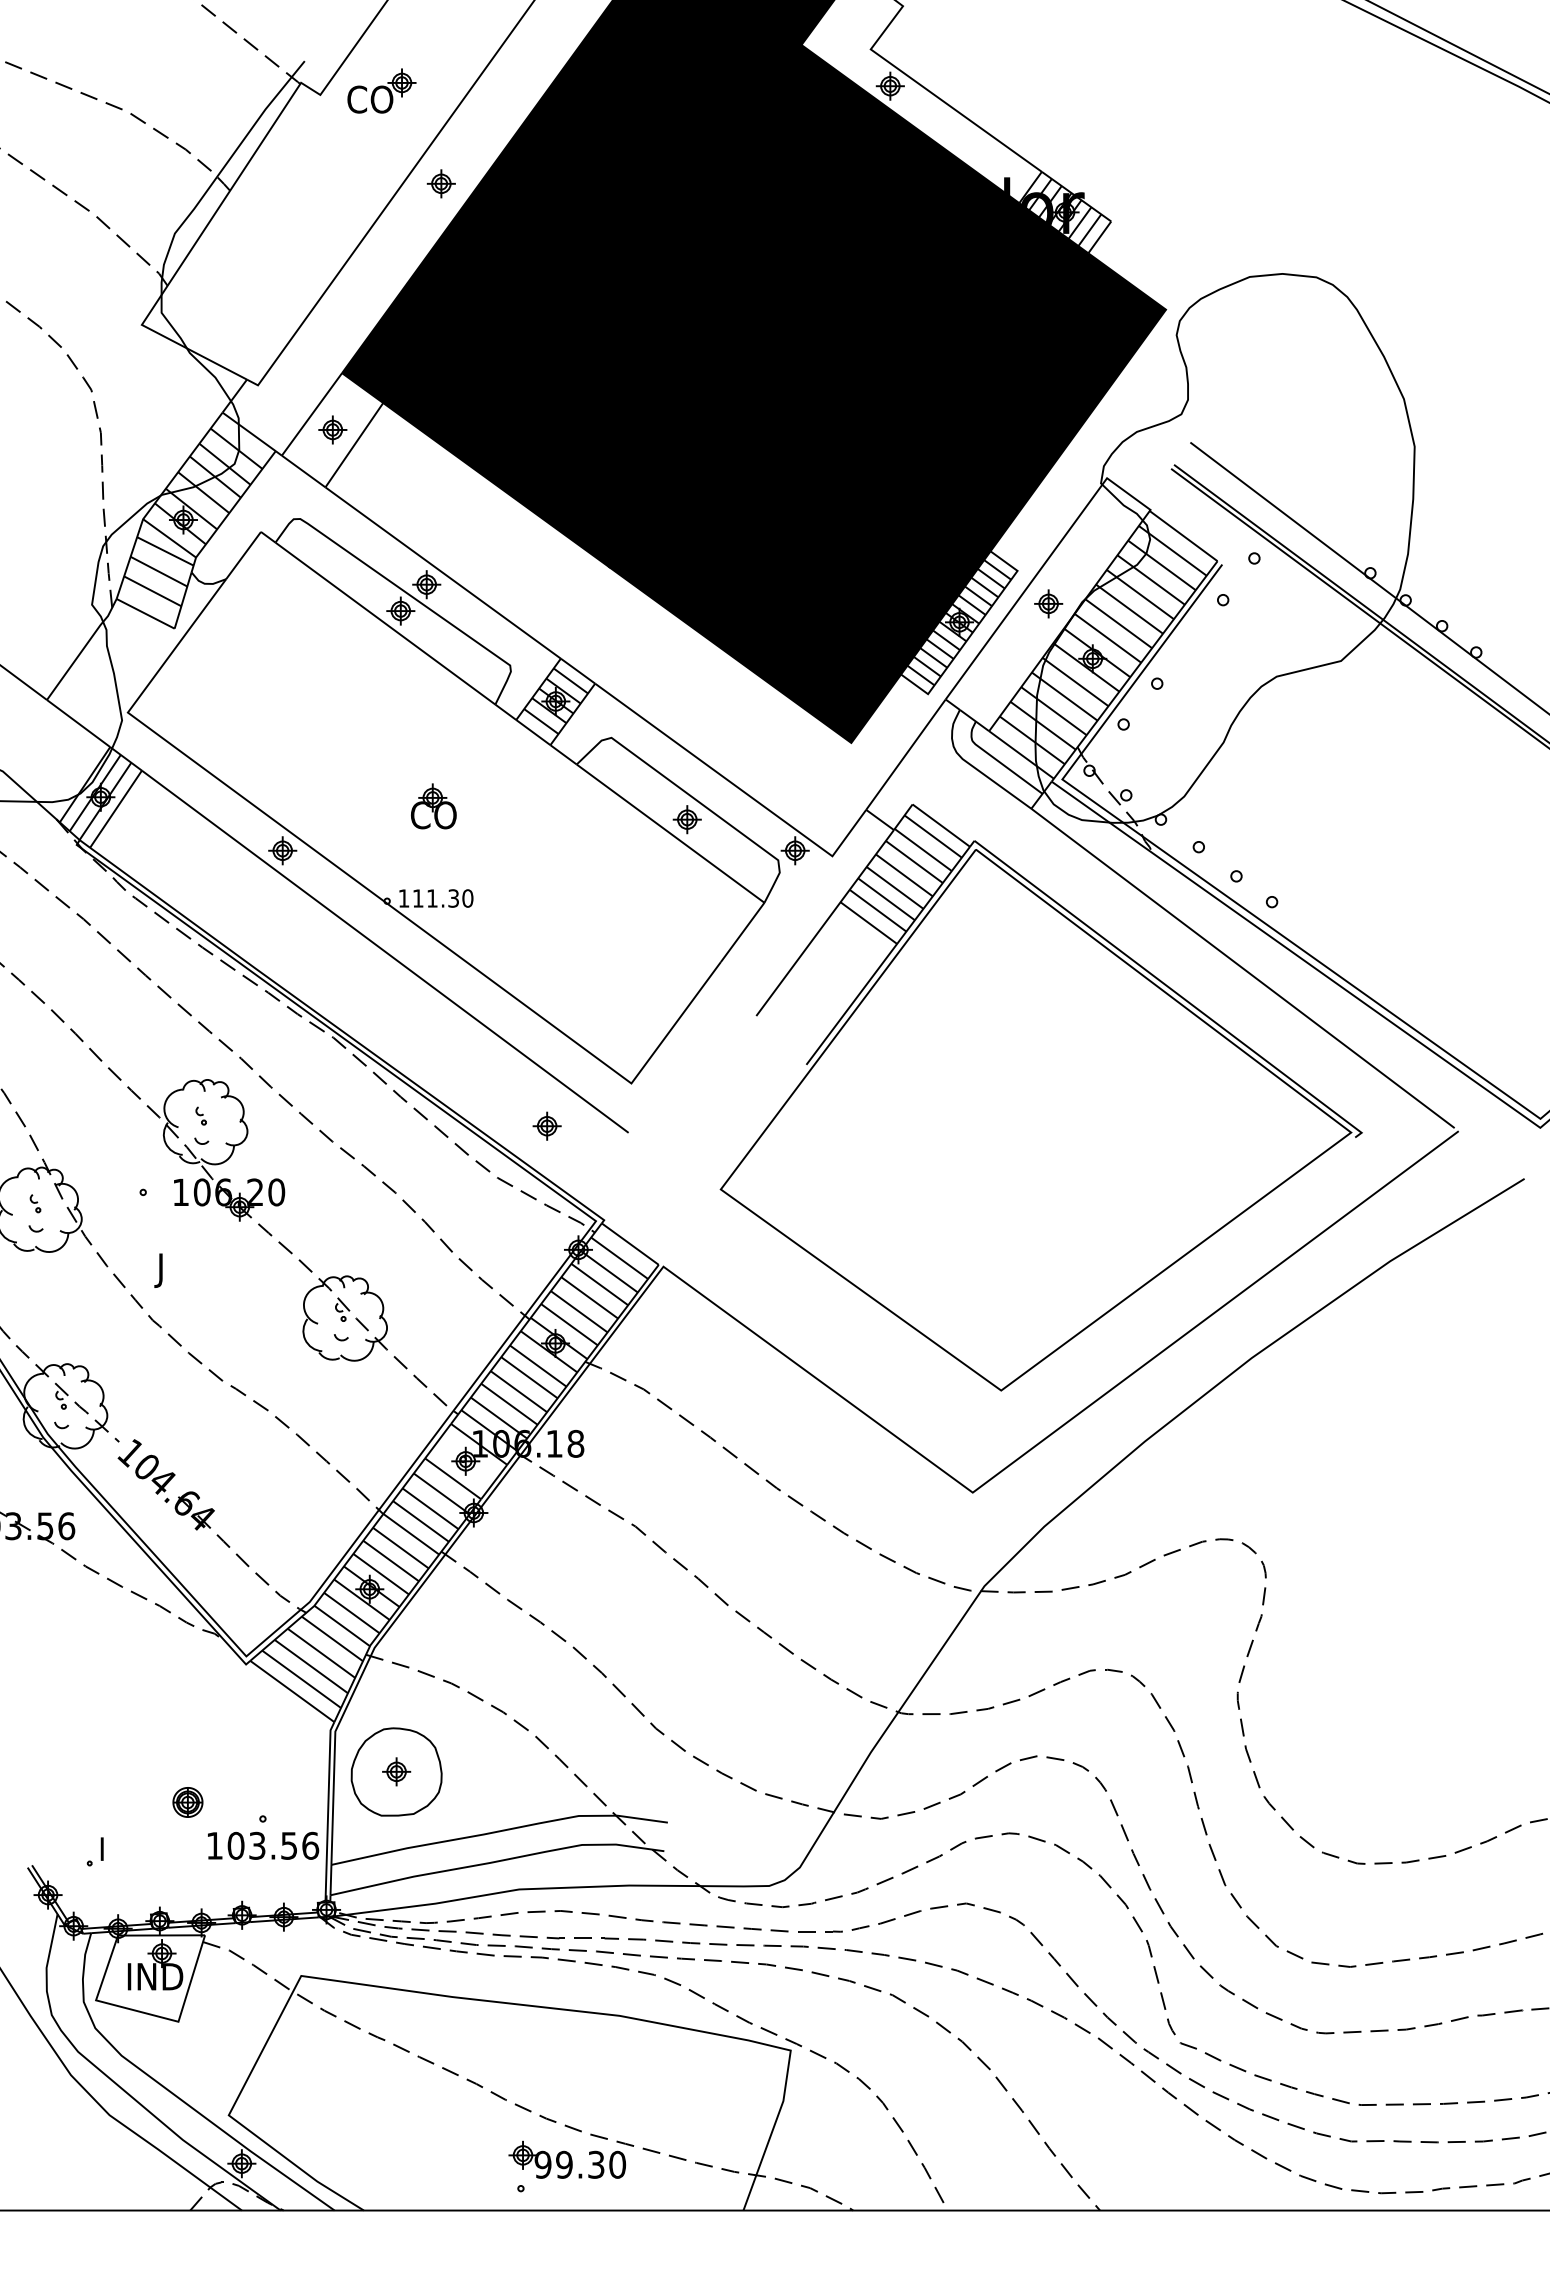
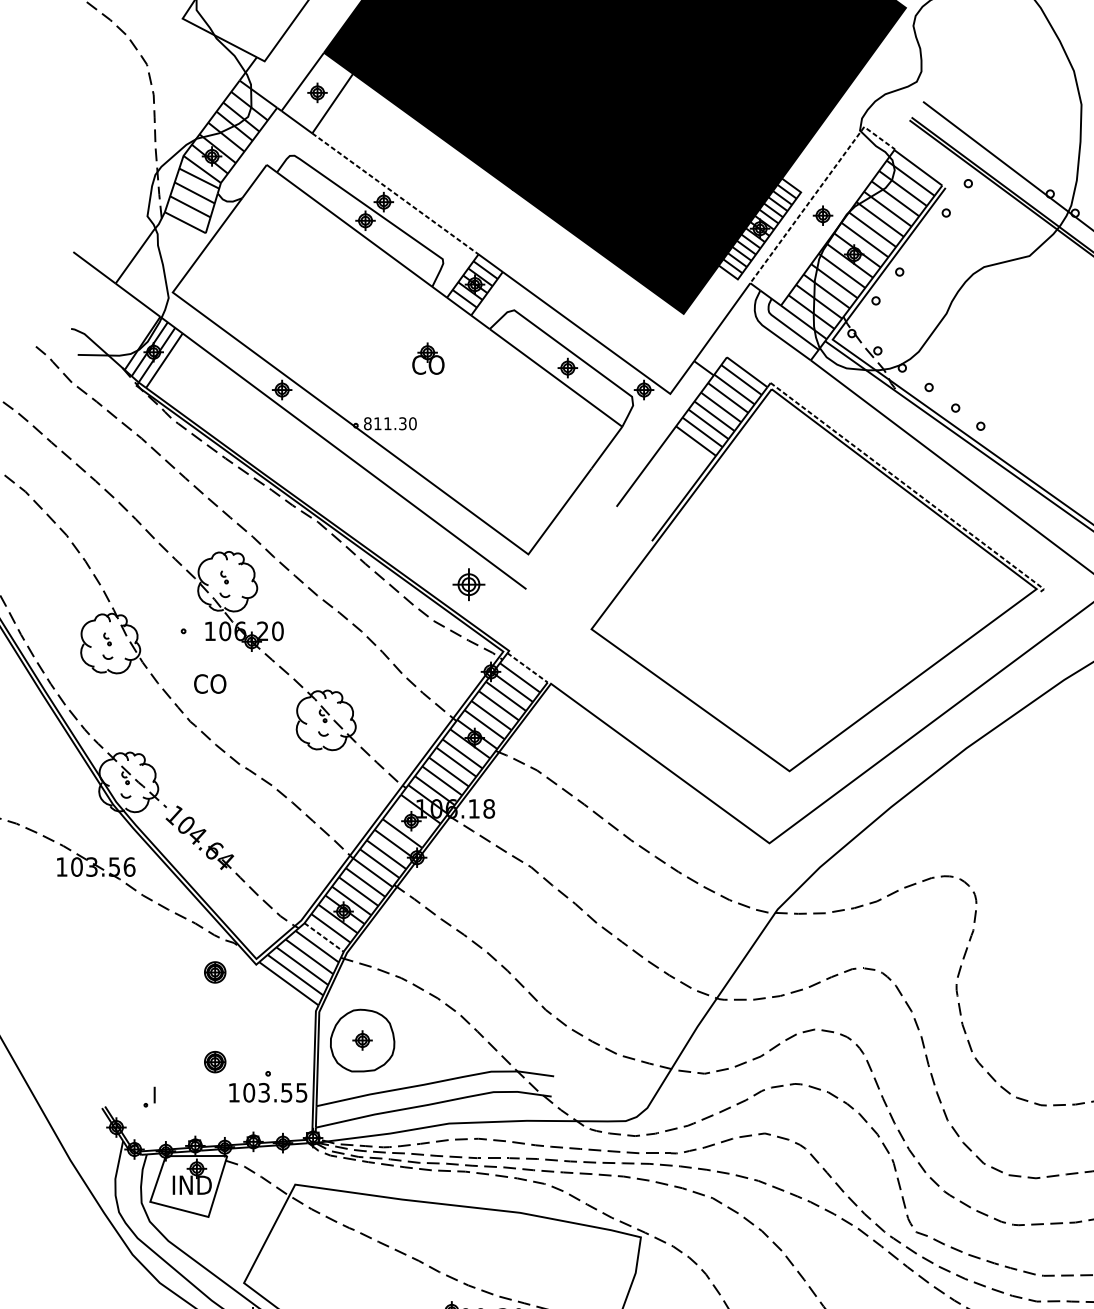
line: (1043, 565) -> (819, 188), solid -> dashed
line: (443, 573) -> (395, 194), solid -> dashed
part: (433, 806) -> (428, 358), moved
text: (403, 898) -> (367, 423), 111.30 -> 811.30
line: (1171, 989) -> (909, 488), solid -> dashed
part: (546, 1125) -> (468, 584), size x1.6
line: (630, 1244) -> (527, 668), solid -> dashed
text: (178, 1270) -> (208, 686), J -> CO
line: (342, 1625) -> (324, 937), solid -> dashed
part: (187, 1675) -> (214, 972), added
text: (310, 1845) -> (301, 1092), 103.56 -> 103.55

